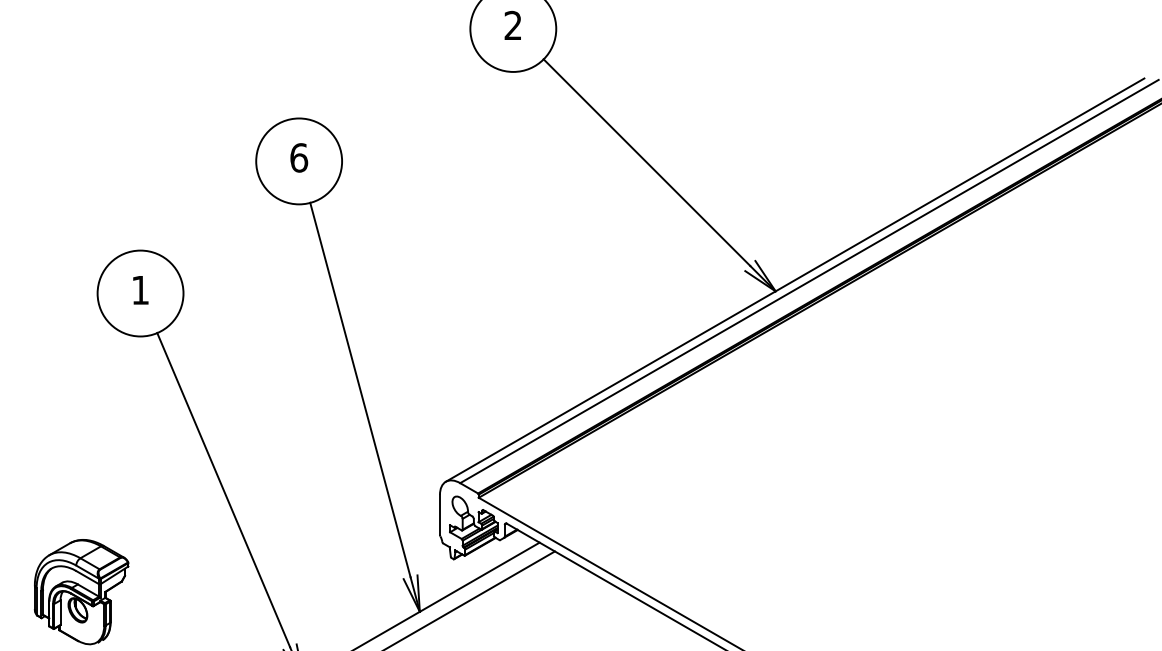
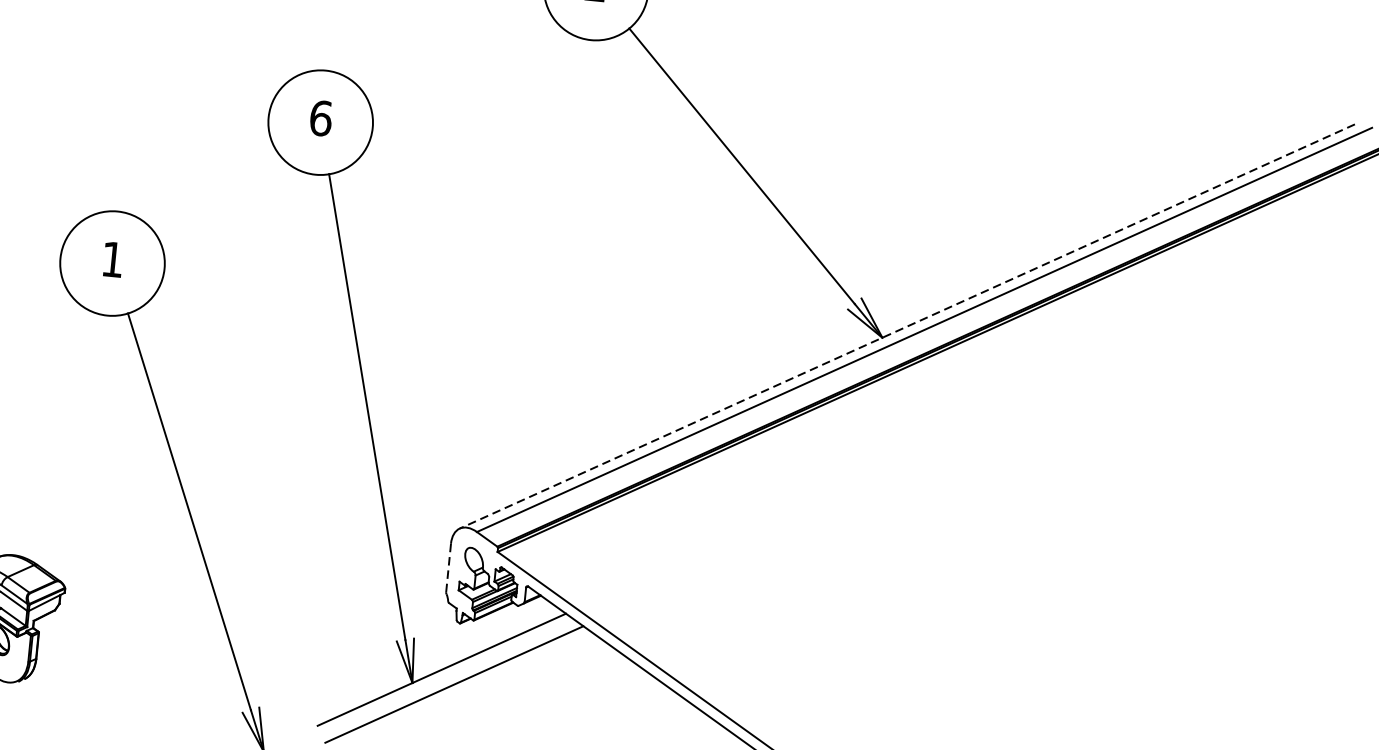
line: (794, 280) -> (906, 326), solid -> dashed
line: (439, 514) -> (448, 567), solid -> dashed

